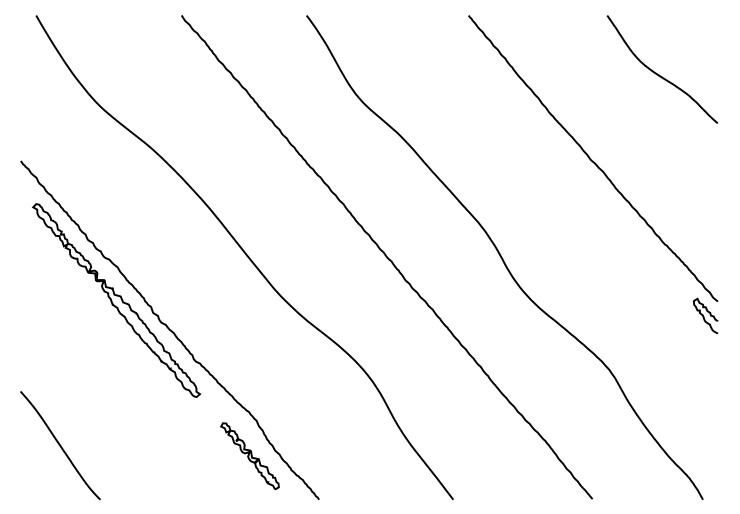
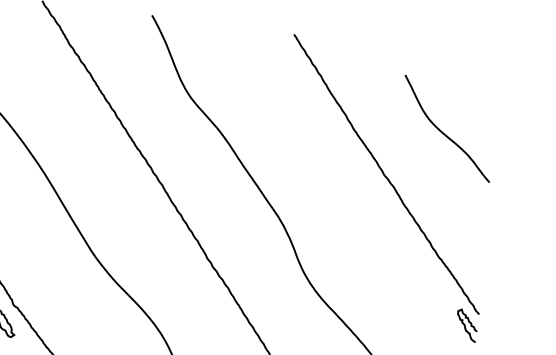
curve: (659, 74) -> (444, 132), moved

